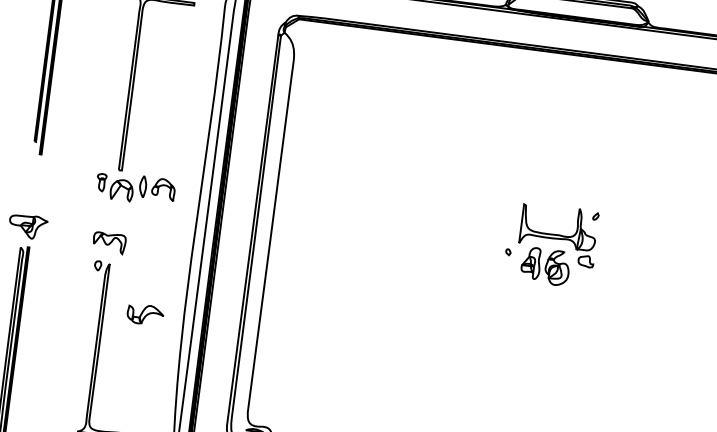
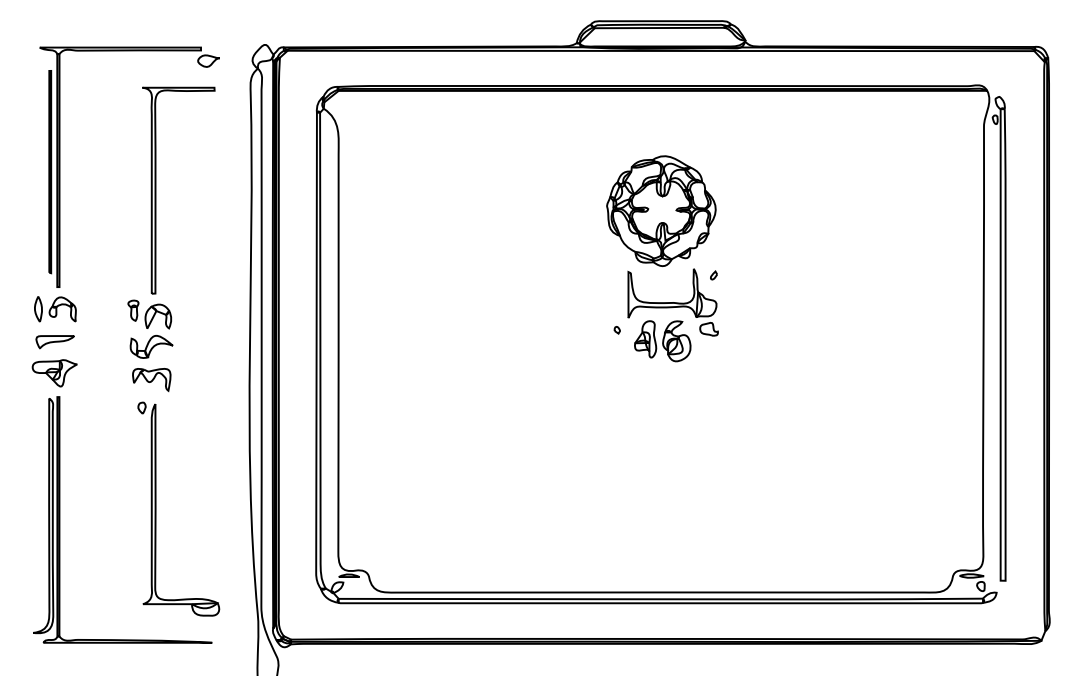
part: (558, 155) -> (661, 210), added
part: (157, 188) -> (55, 309), moved
part: (31, 200) -> (54, 342), added
part: (145, 314) -> (151, 346), moved

